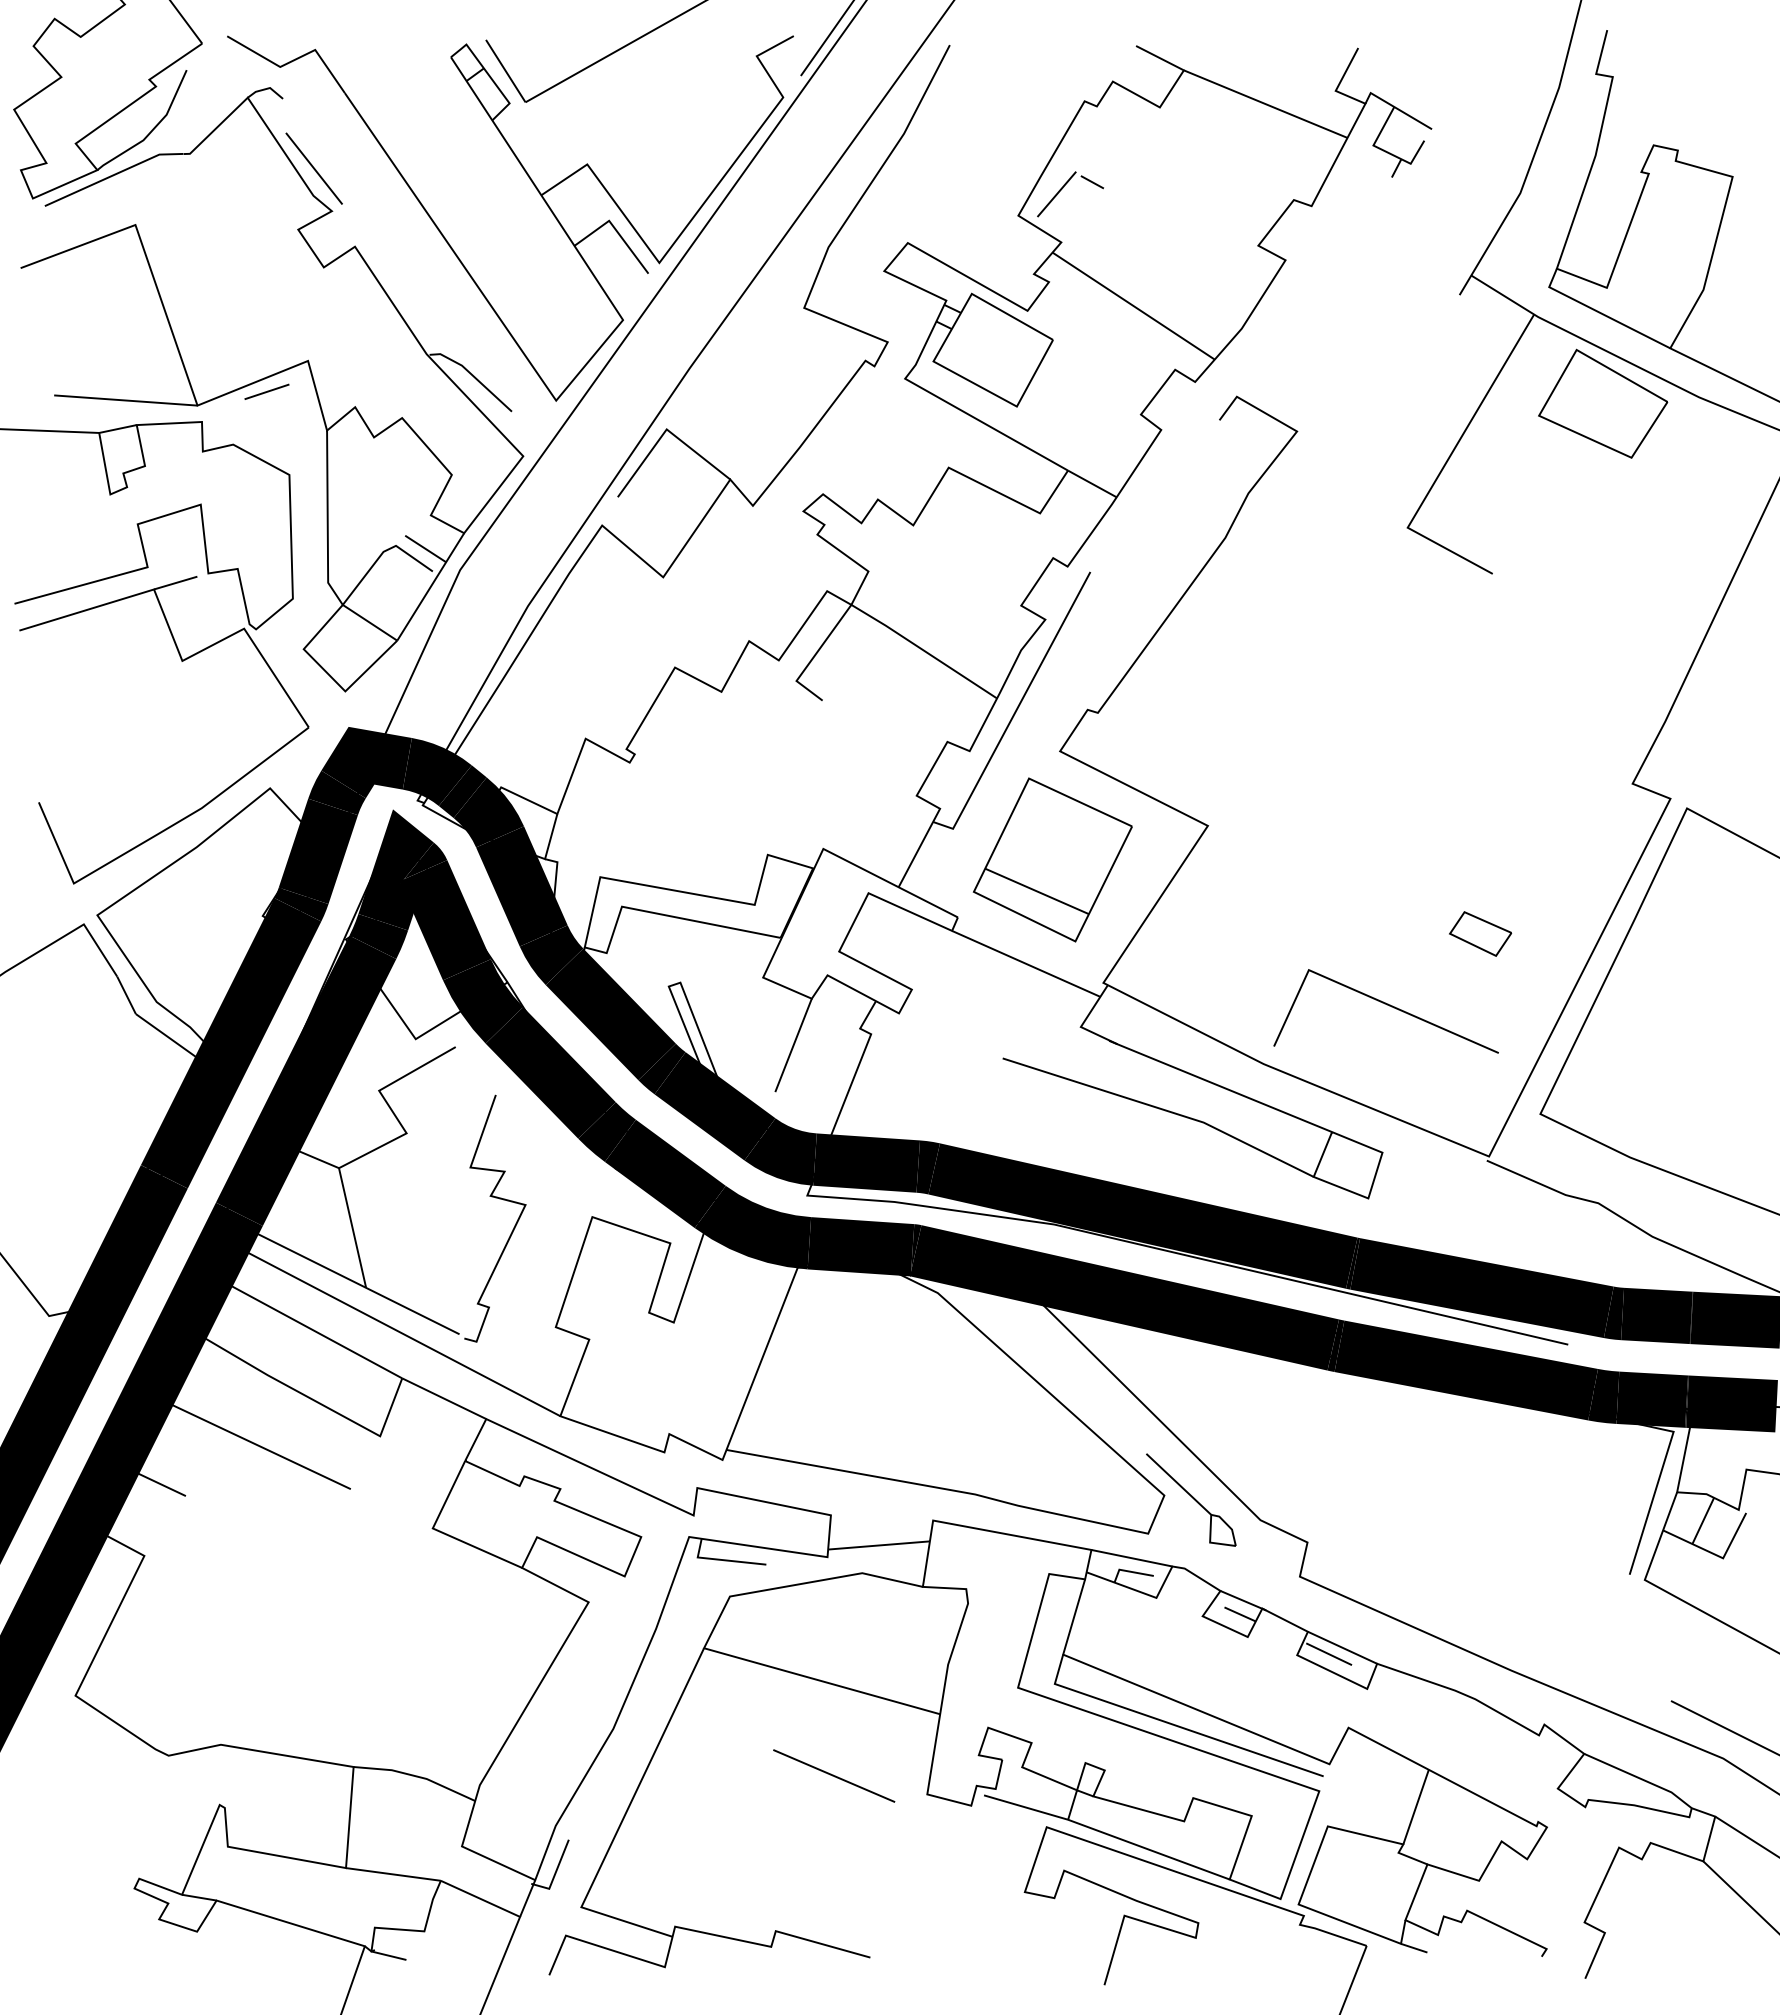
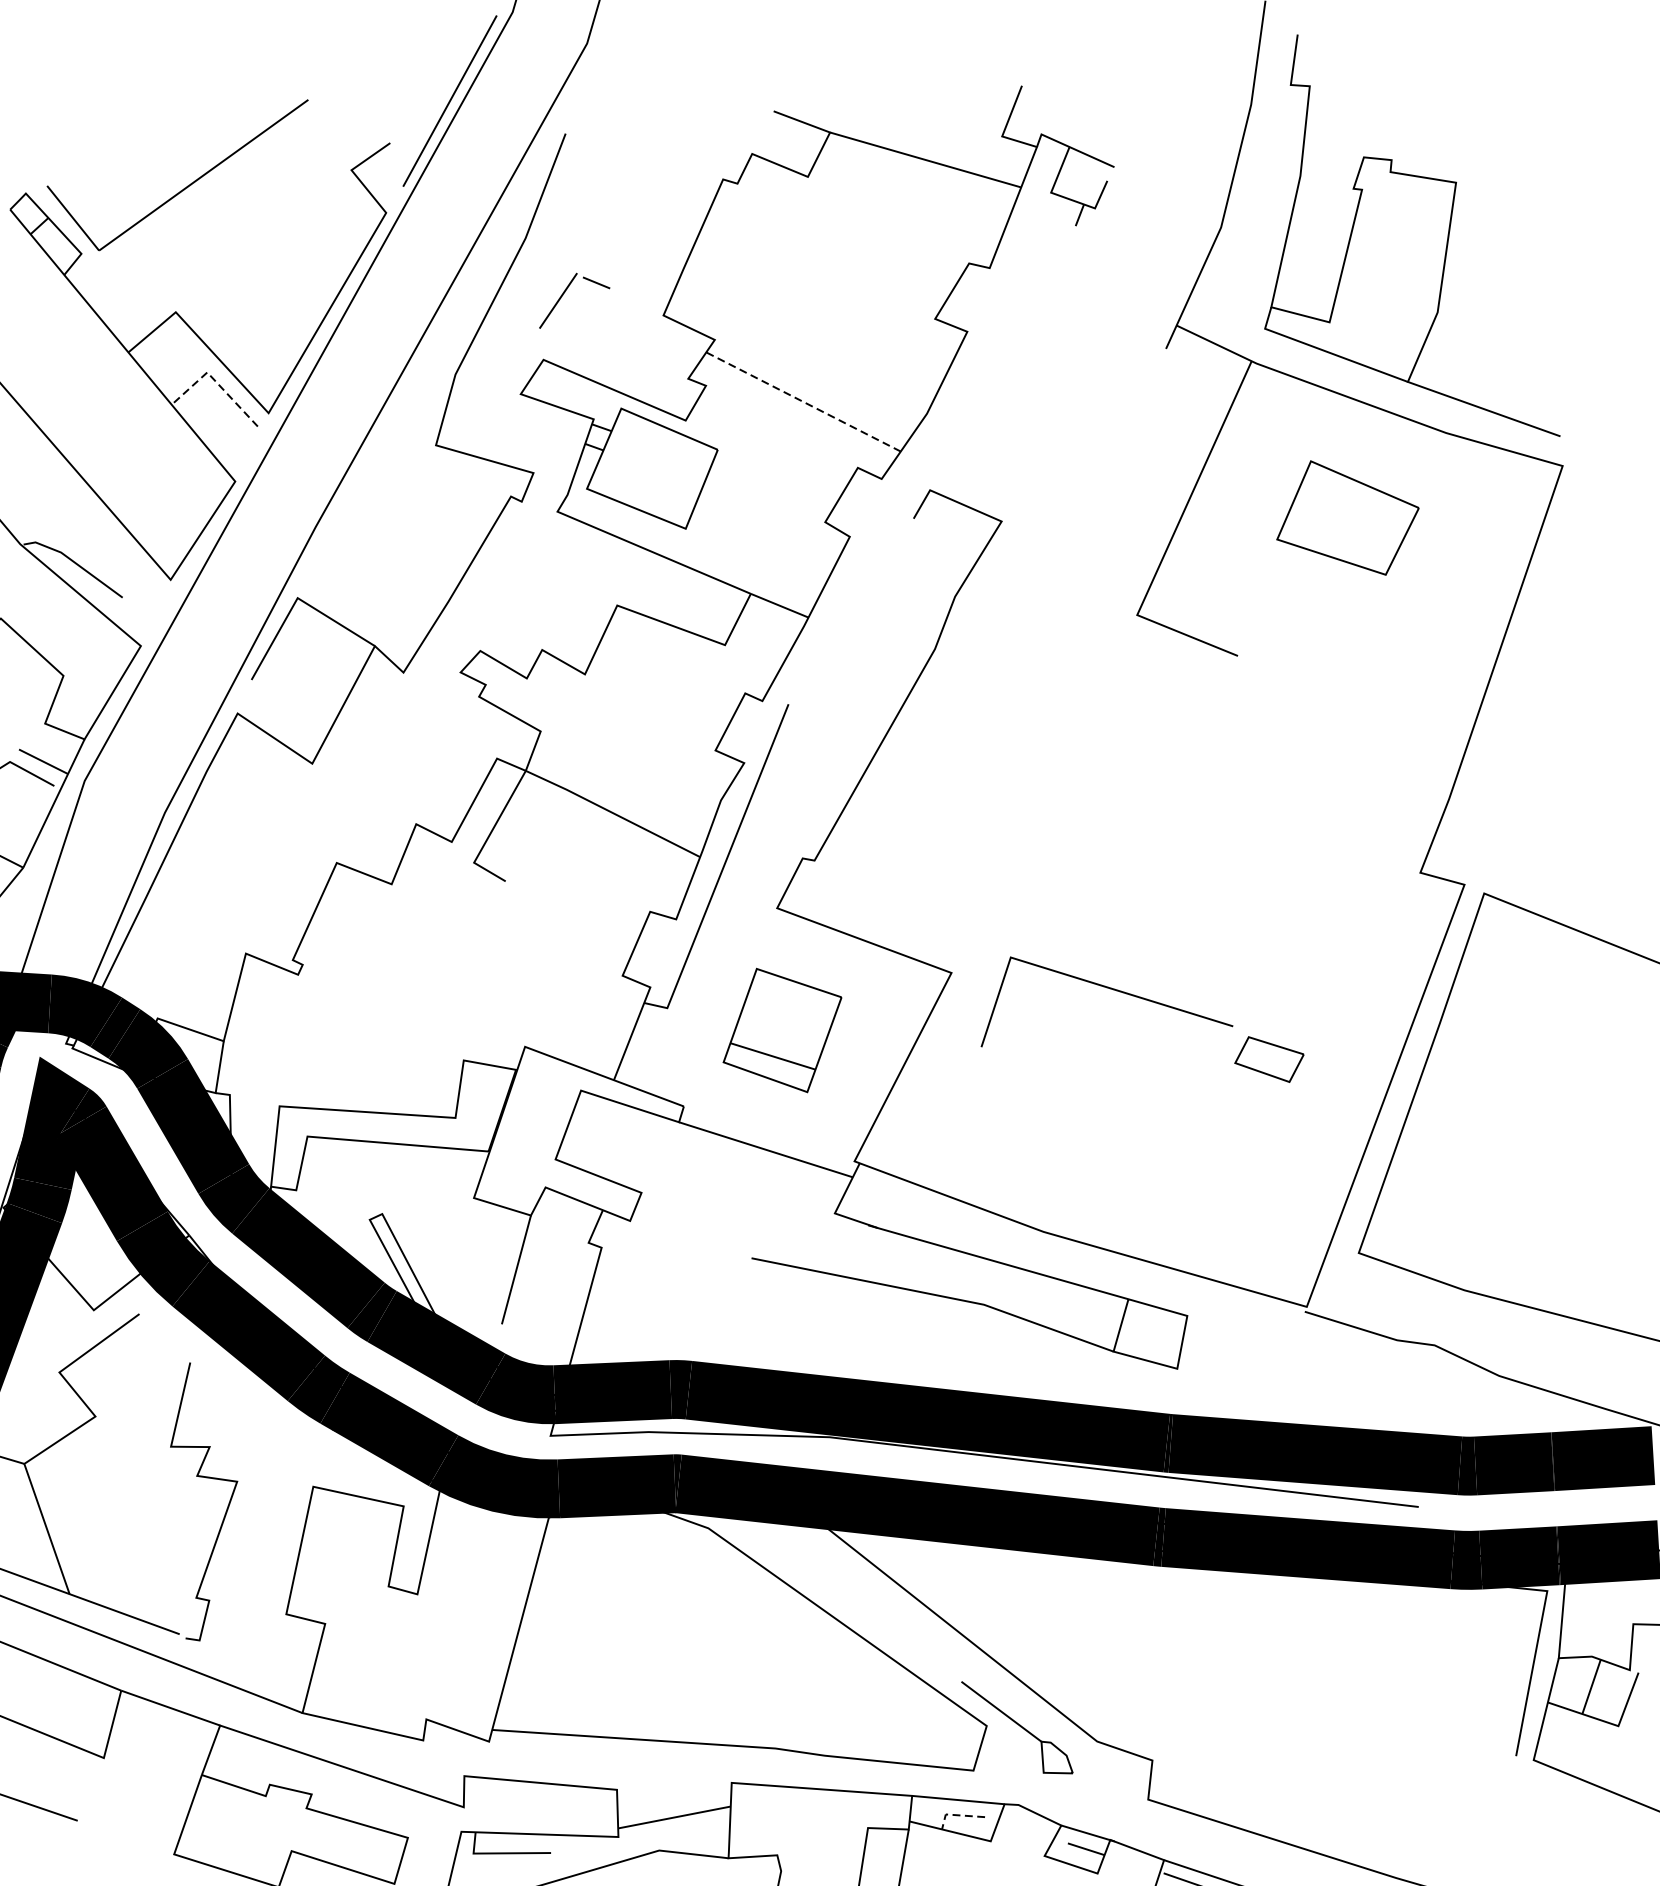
part: (1063, 188) -> (565, 293), moved
line: (615, 229) -> (215, 381), solid -> dashed
line: (1134, 306) -> (804, 402), solid -> dashed
part: (1603, 403) -> (1347, 517), moved
part: (1052, 859) -> (782, 1029), size x0.7
line: (1387, 1005) -> (1102, 987), moved
line: (1128, 1571) -> (956, 1815), solid -> dashed

